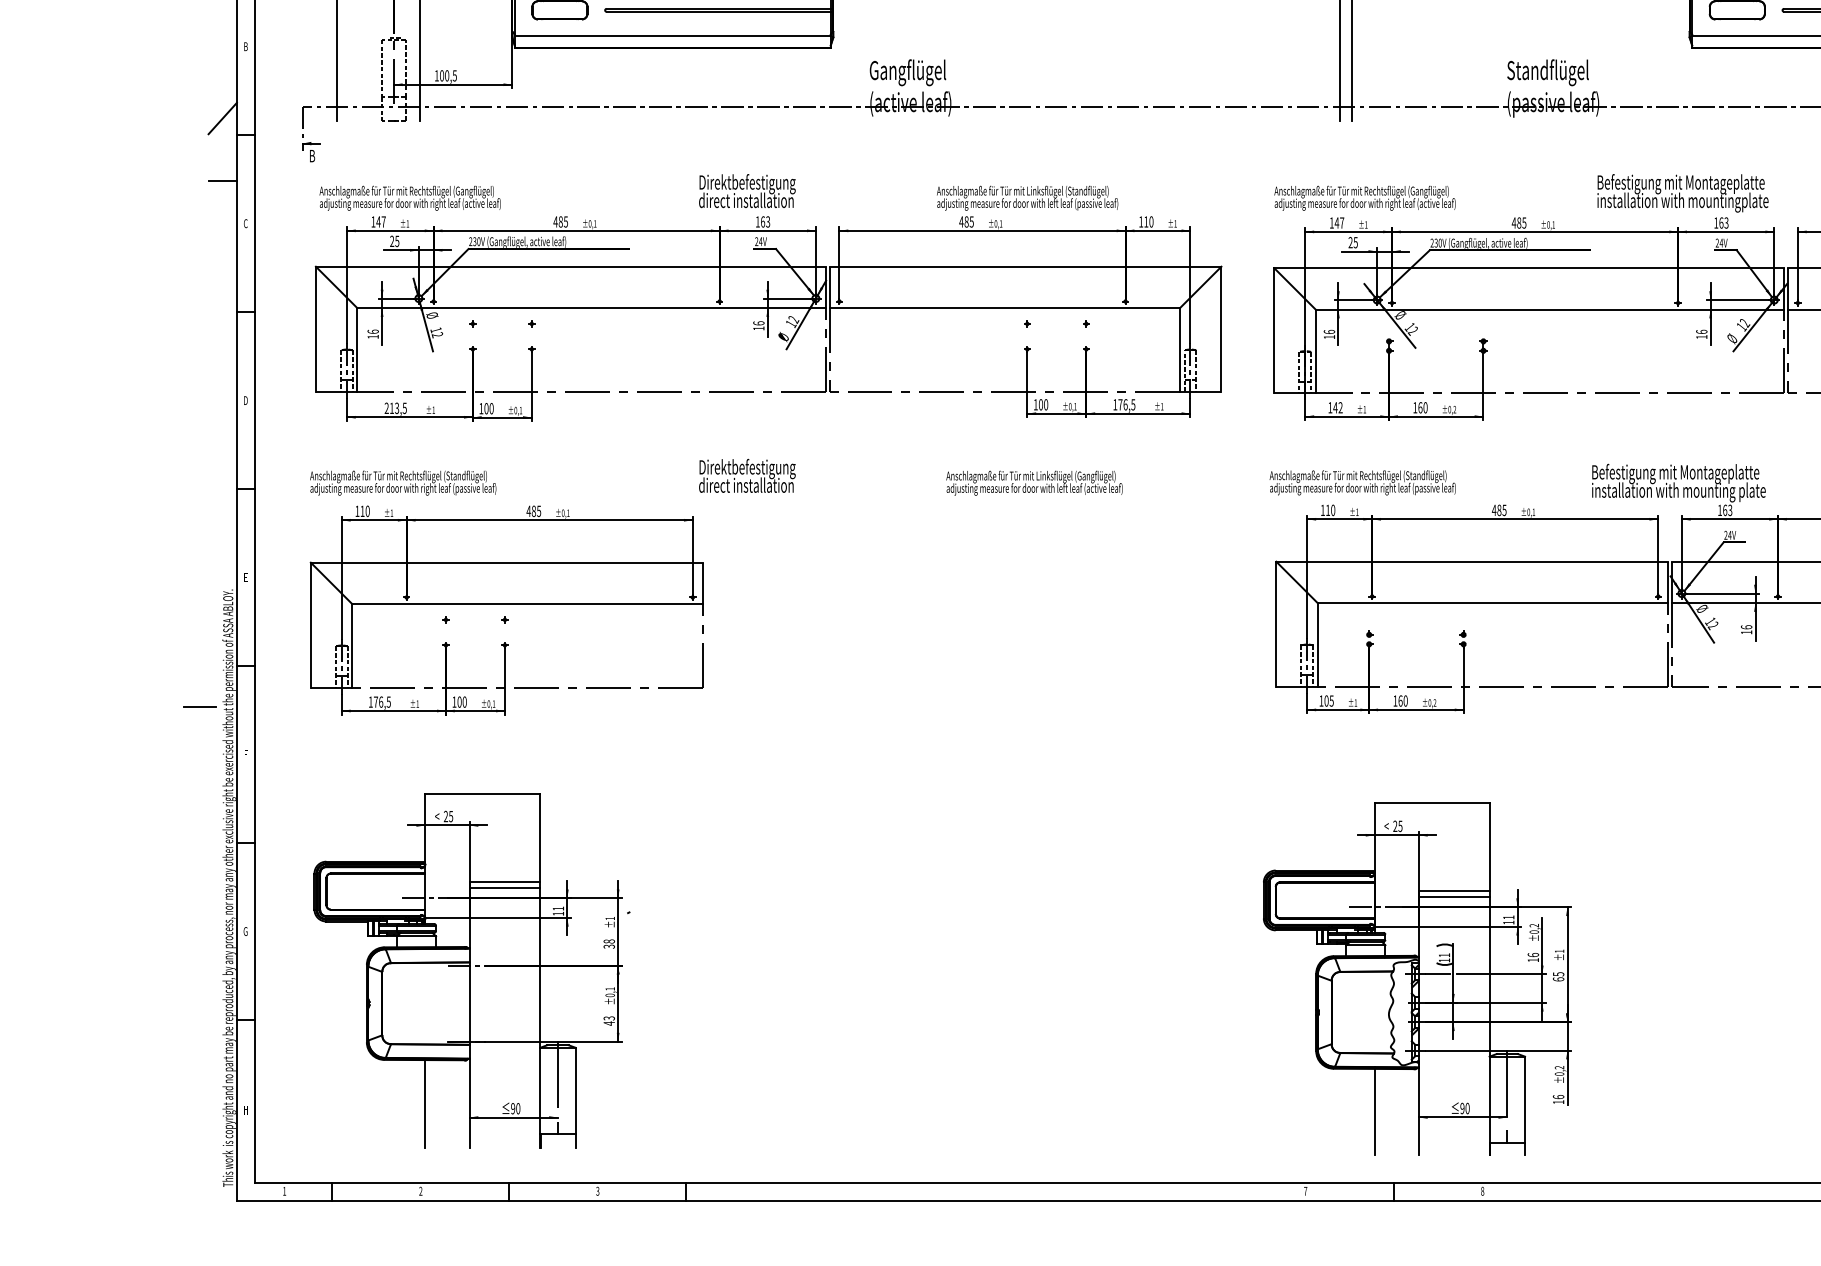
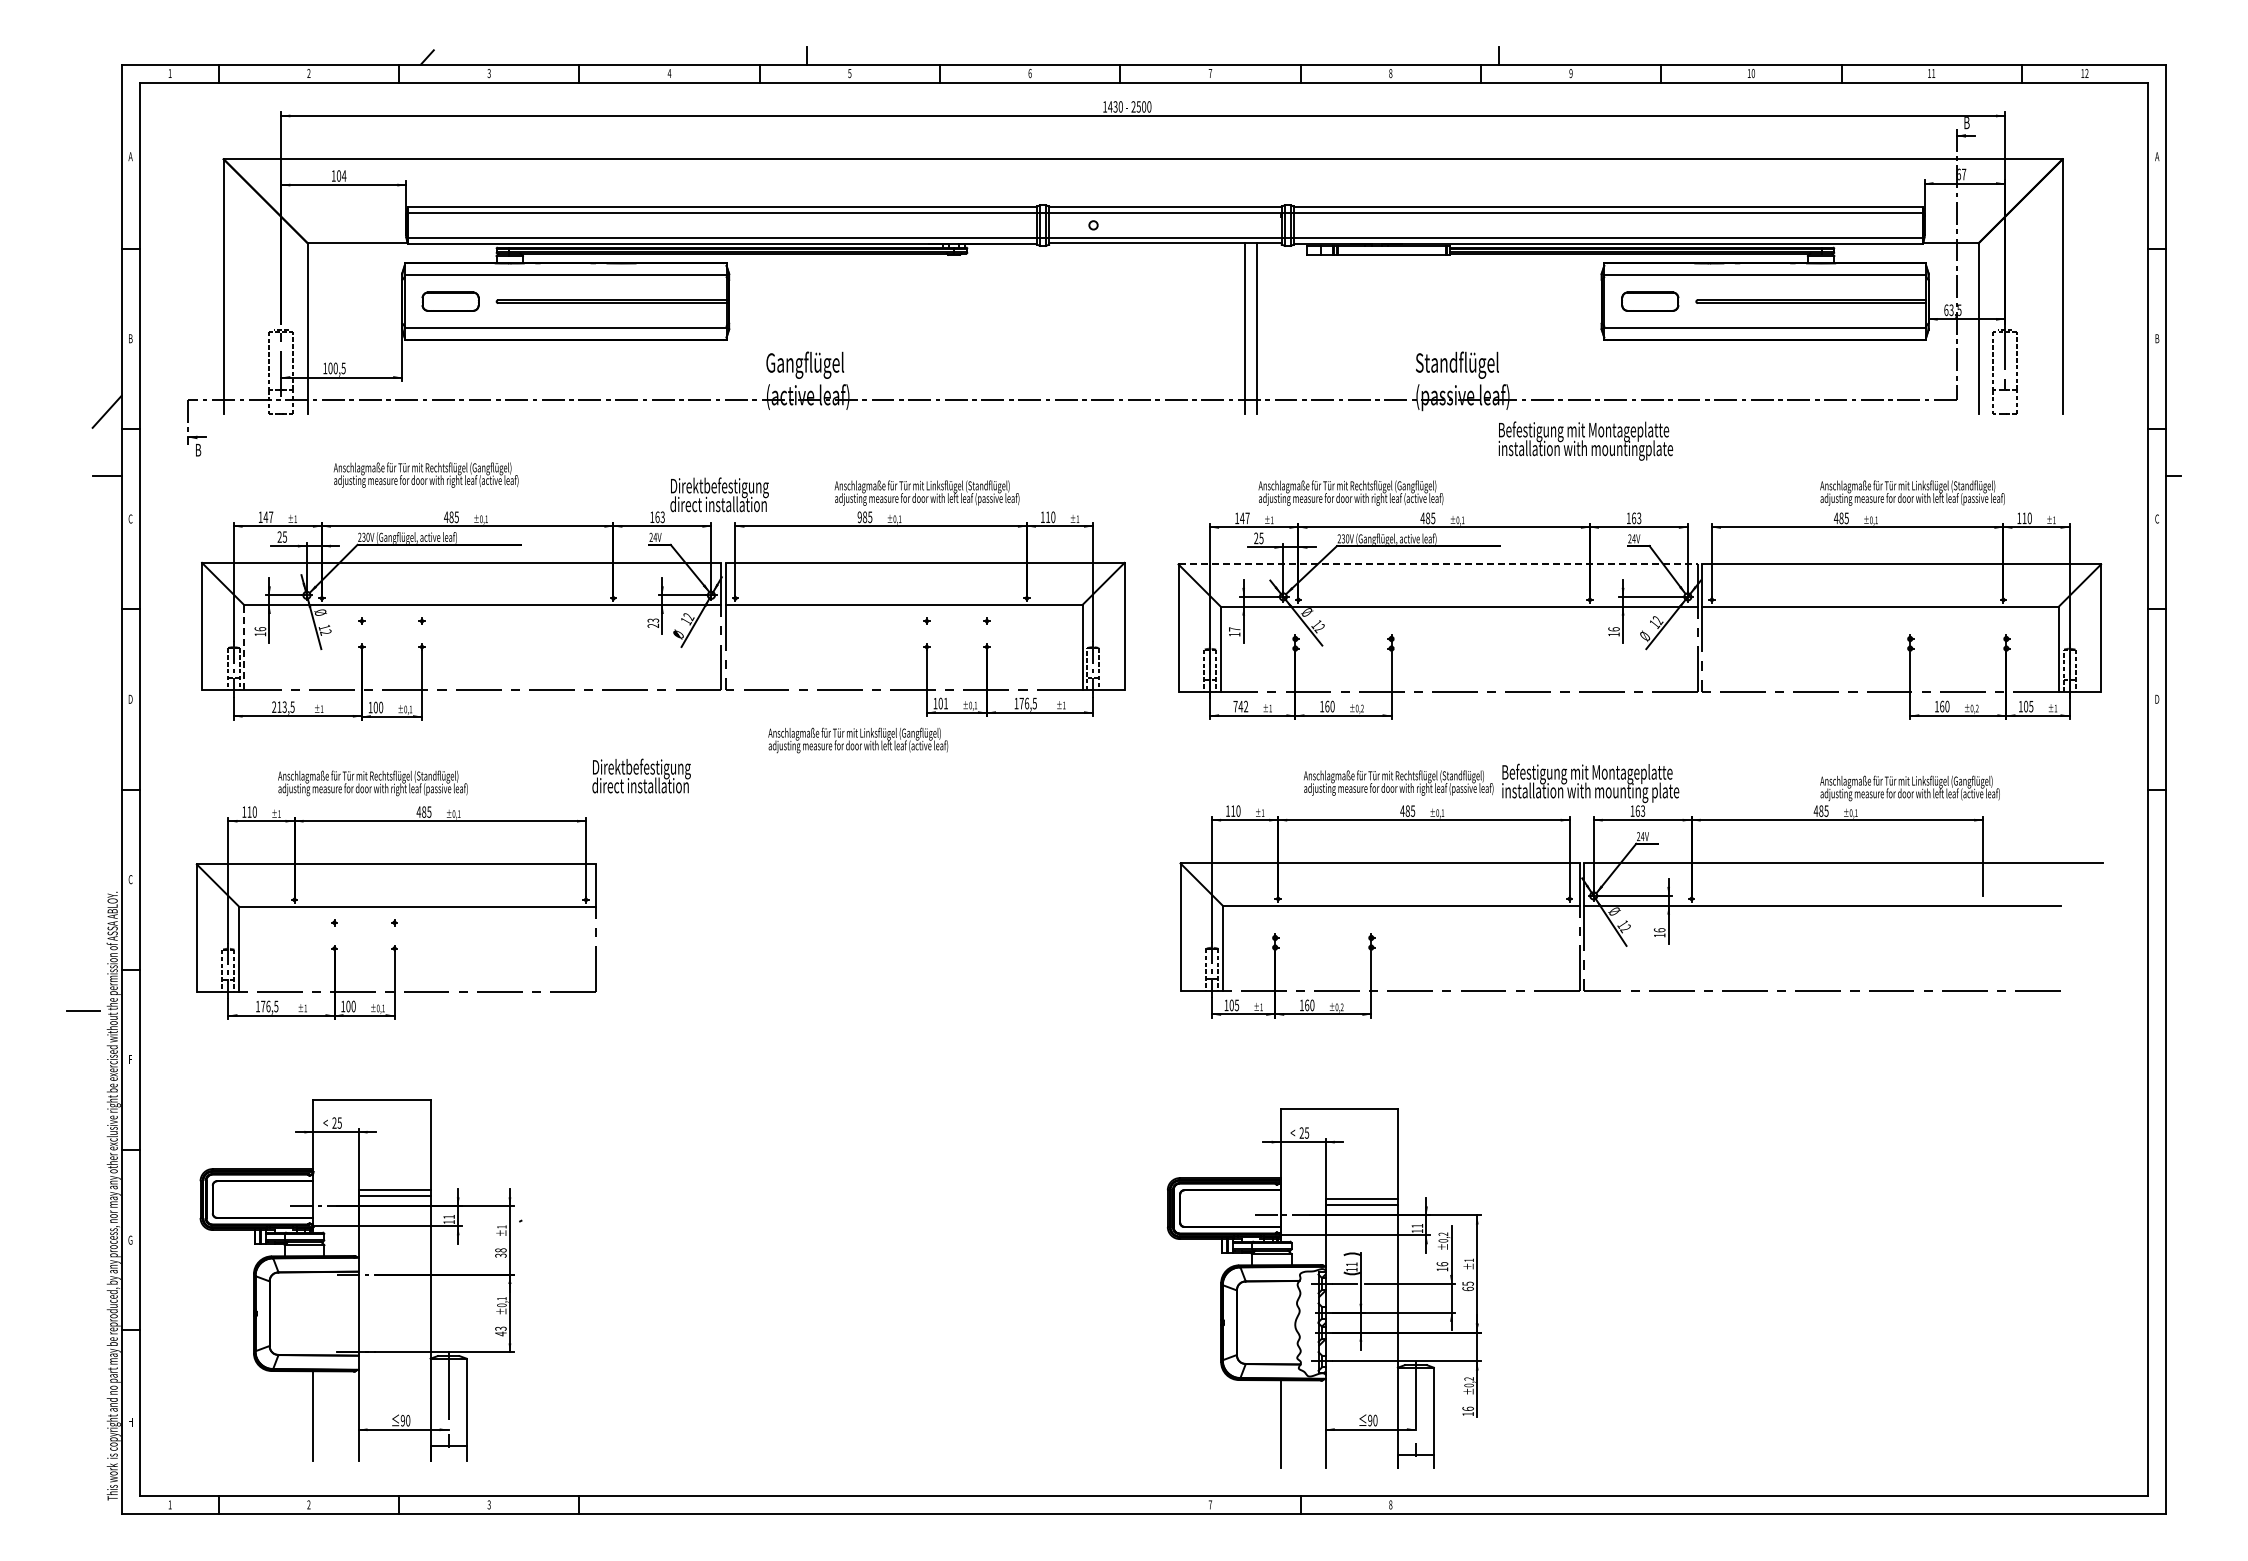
text: (747, 190) -> (719, 494), moved
text: (1682, 192) -> (1585, 440), moved
text: (409, 197) -> (425, 474), moved
text: (1364, 197) -> (1350, 492), moved
text: (961, 222) -> (859, 517), 485 -> 985
line: (1529, 268) -> (1438, 564), solid -> dashed
text: (759, 325) -> (653, 622), 16 -> 23
text: (1329, 332) -> (1234, 629), 16 -> 17
line: (357, 349) -> (244, 647), solid -> dashed
text: (1045, 404) -> (945, 703), 100 -> 101
text: (1330, 407) -> (1235, 706), 142 -> 742
text: (1362, 482) -> (1398, 782), moved
text: (402, 483) -> (372, 783), moved
text: (1034, 483) -> (858, 740), moved
text: (245, 577) -> (130, 879), E -> C

